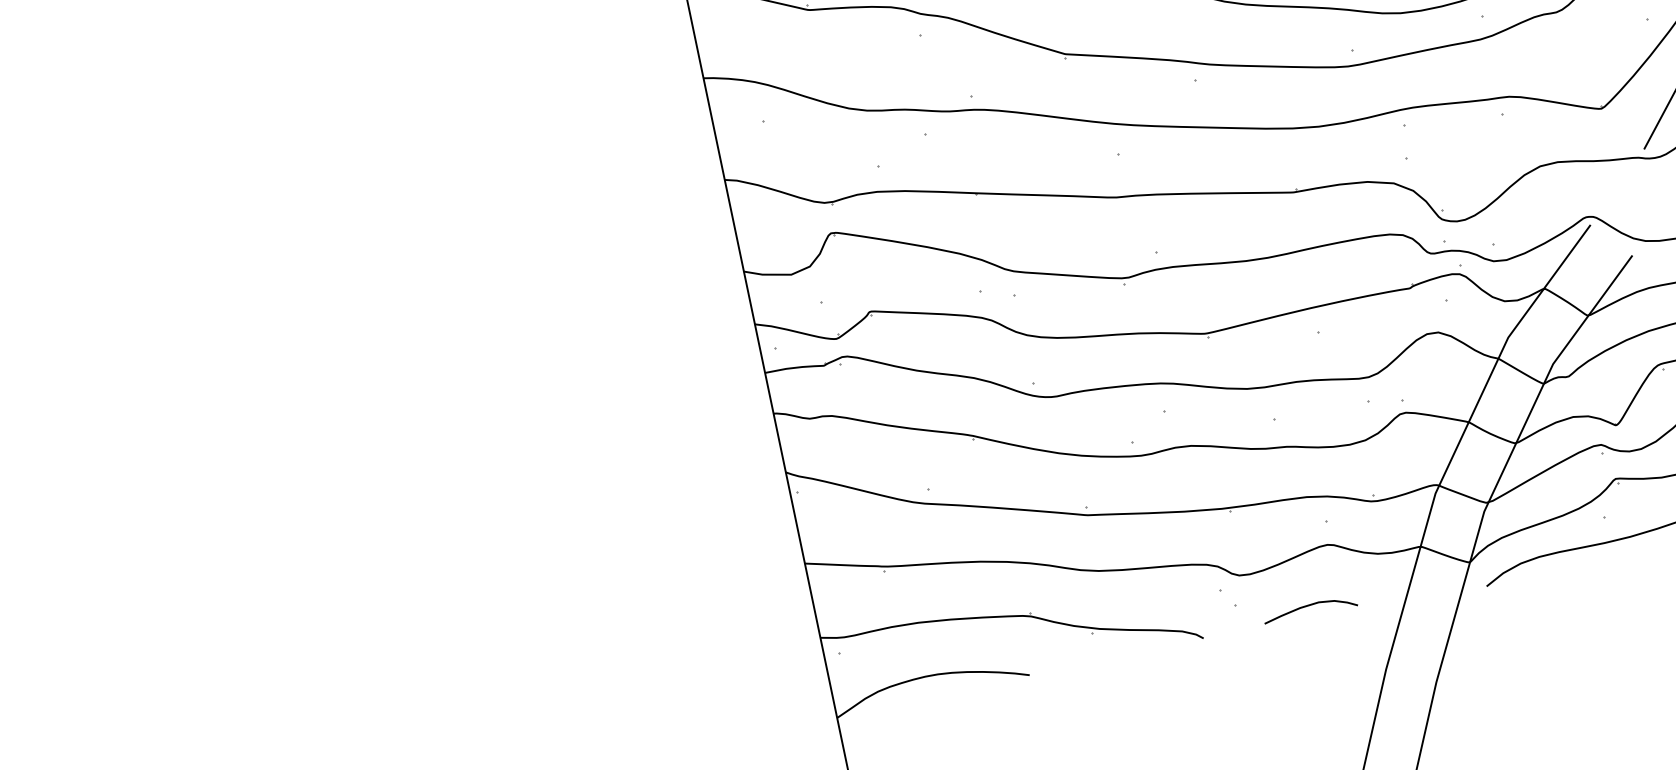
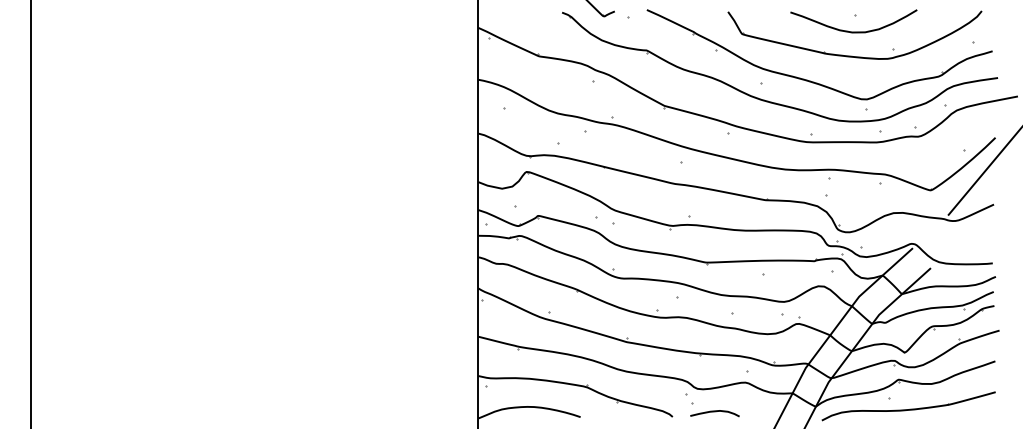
curve: (1309, 607) -> (714, 412), moved

